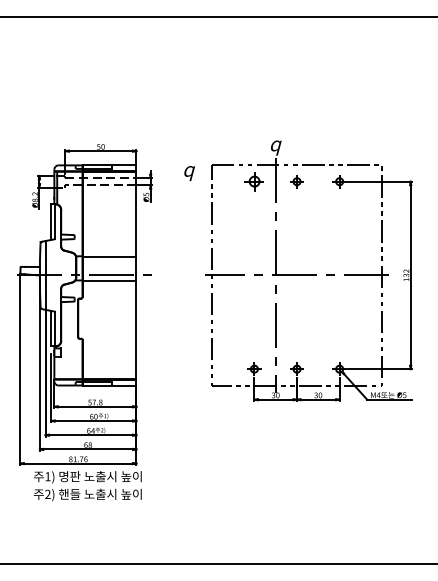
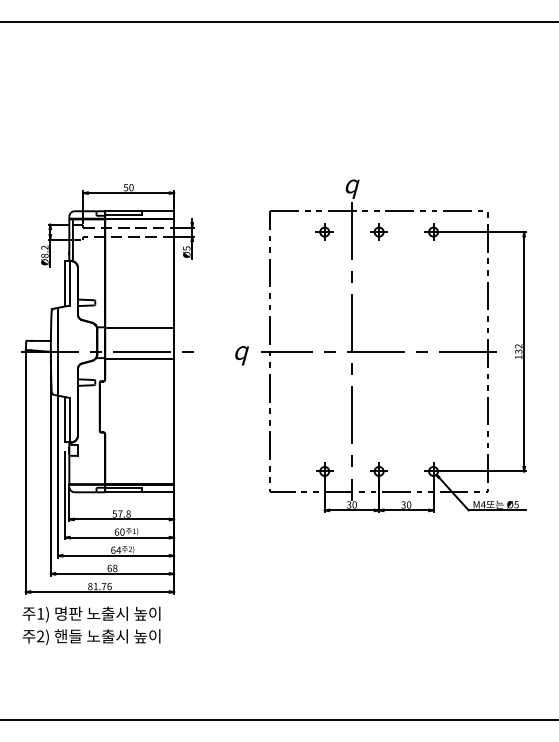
text: (189, 173) -> (241, 355), moved
part: (253, 181) -> (323, 231), size x0.71
text: (87, 486) -> (91, 626), moved

